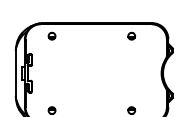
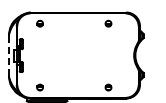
line: (15, 73) -> (8, 55), solid -> dashed

